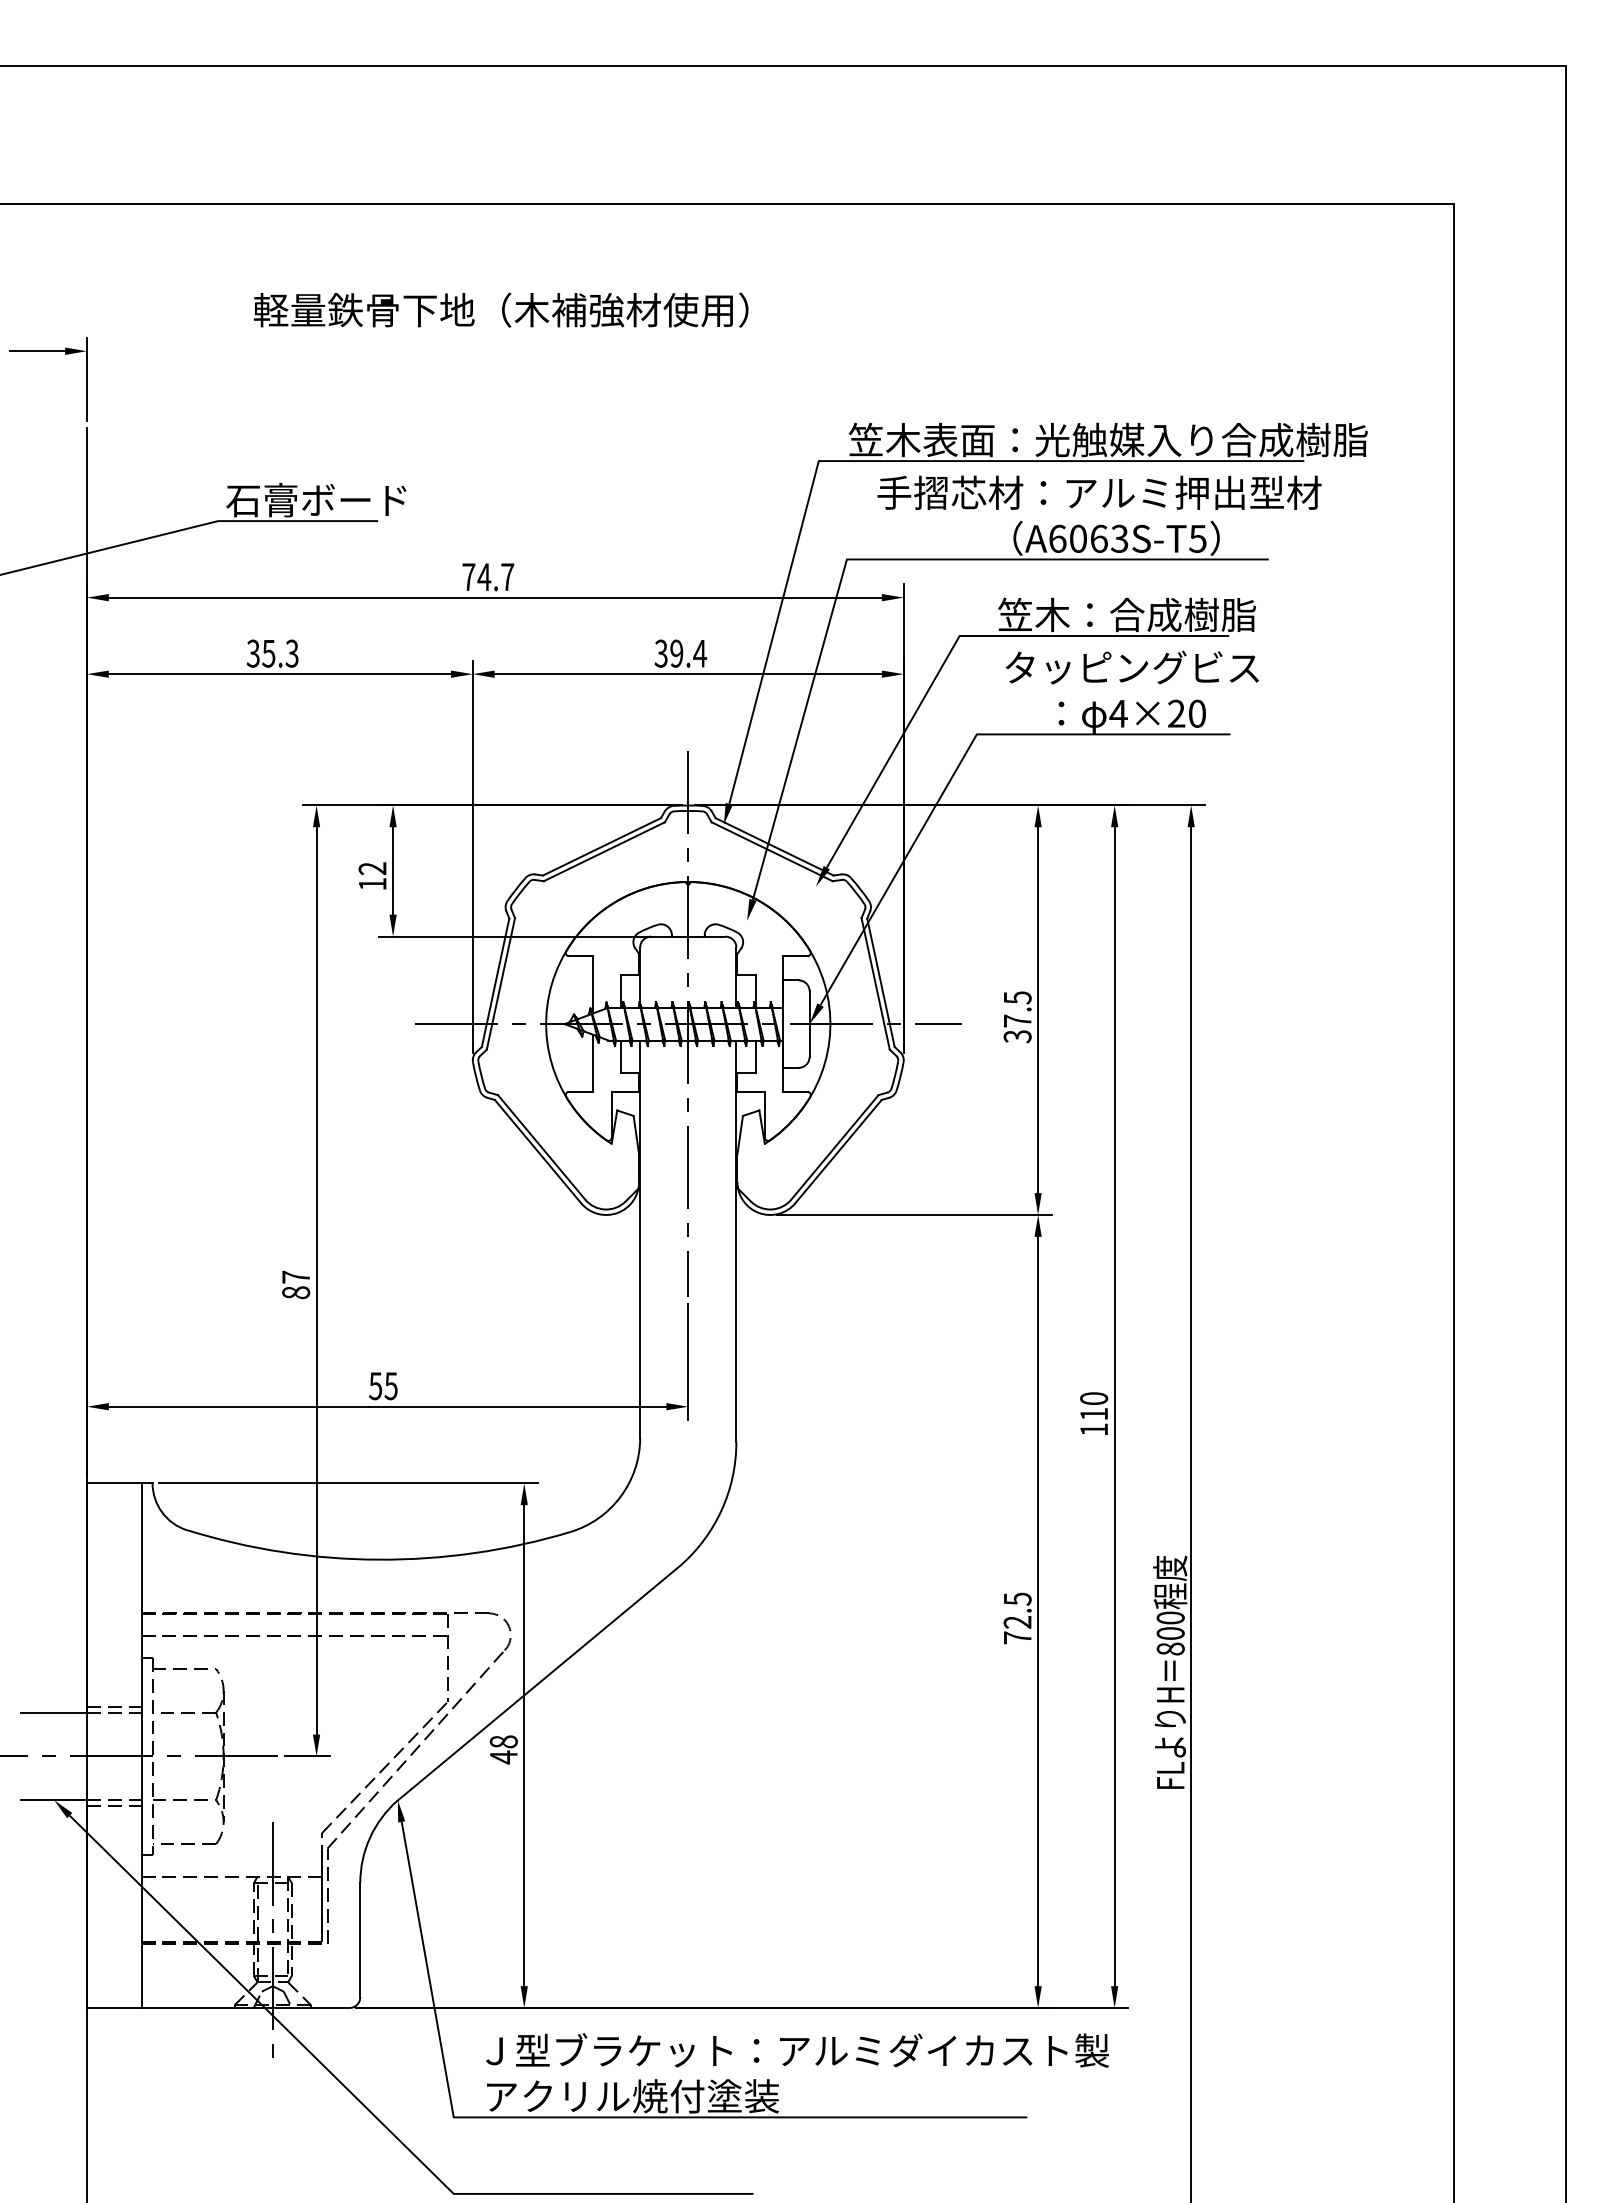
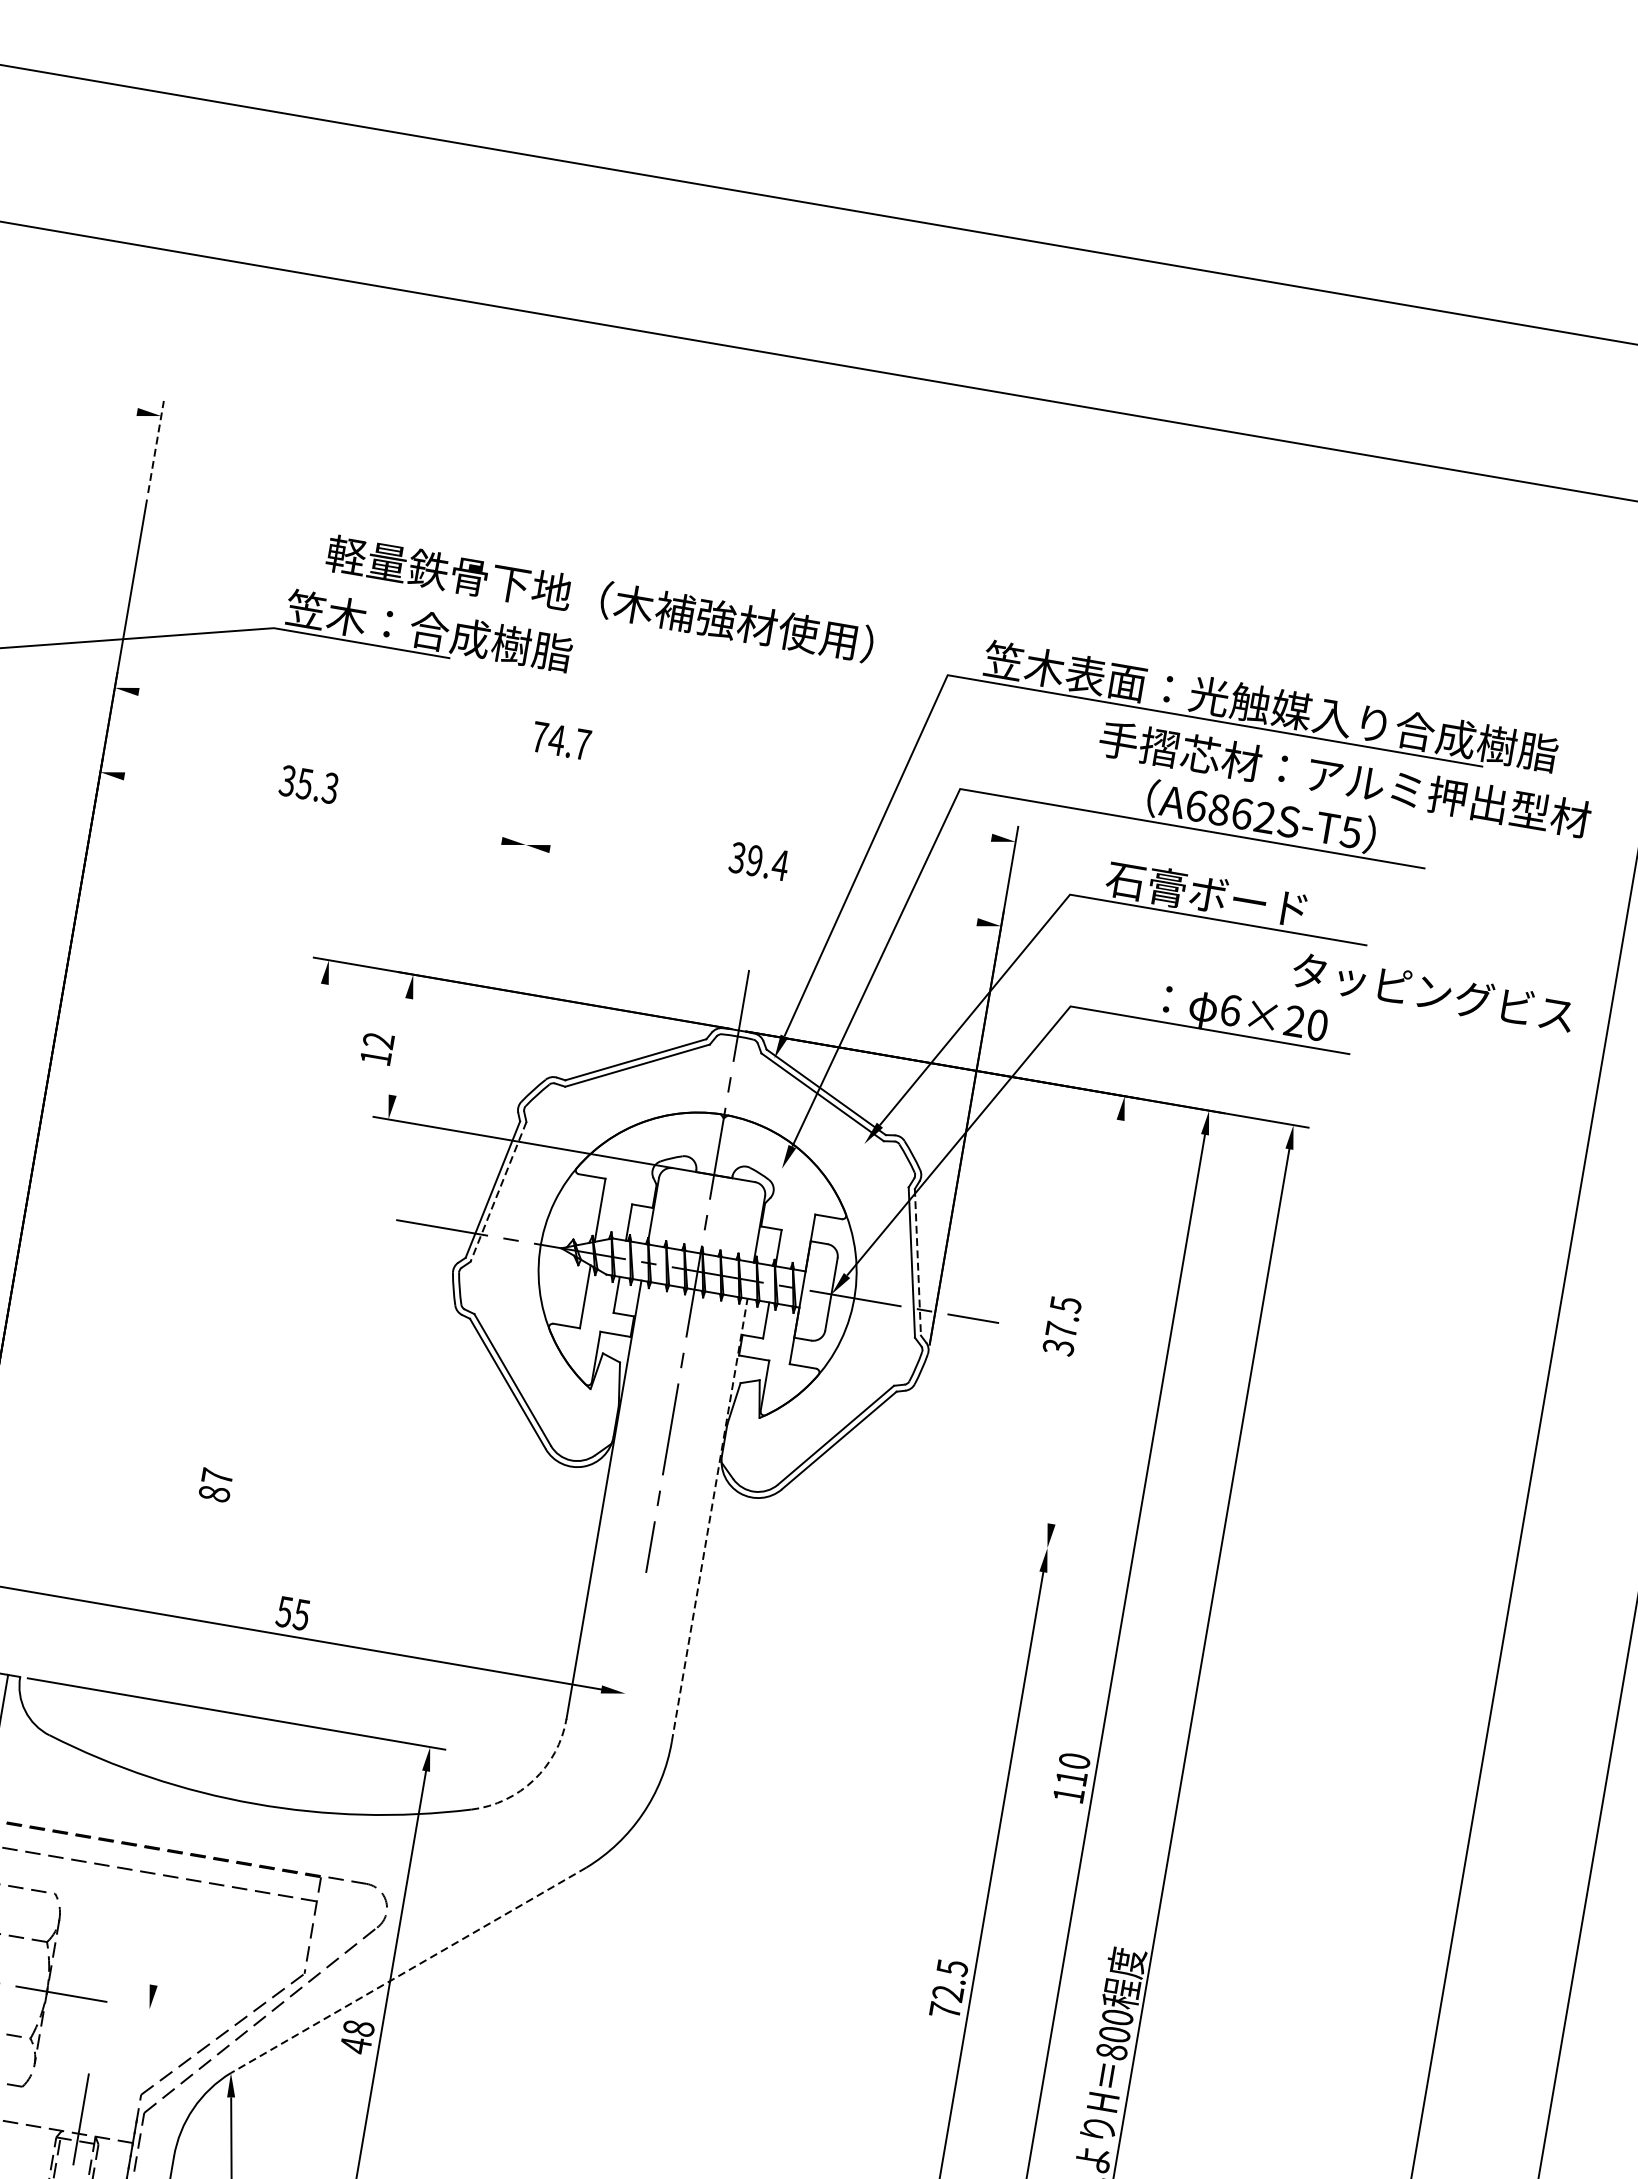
text: (500, 309) -> (599, 598), moved
line: (37, 351) -> (106, 407), removed
line: (86, 379) -> (155, 447), solid -> dashed
text: (1099, 492) -> (1345, 778), moved
text: (355, 500) -> (429, 631), 石膏ボード -> 笠木：合成樹脂
text: (1099, 538) -> (1242, 813), A6063S-T5 -> A6862S-T5
line: (494, 597) -> (564, 764), removed
text: (1122, 614) -> (1253, 901), 笠木：合成樹脂 -> 石膏ボード
text: (1131, 667) -> (1432, 992), moved
line: (279, 674) -> (312, 808), removed
line: (687, 674) -> (762, 885), removed
text: (1118, 713) -> (1230, 1010), 4×20 -> 6×20
line: (472, 856) -> (491, 1046), removed
line: (393, 870) -> (401, 1046), removed
line: (880, 982) -> (917, 1261), solid -> dashed
line: (500, 984) -> (497, 1192), solid -> dashed
line: (1038, 1010) -> (1086, 1322), removed
line: (914, 1215) -> (911, 1525), removed
line: (736, 1241) -> (709, 1520), solid -> dashed
line: (316, 1280) -> (239, 1484), removed
line: (688, 1362) -> (634, 1644), removed
arc: (620, 1496) -> (533, 1779), solid -> dashed
line: (538, 1683) -> (408, 1970), solid -> dashed
line: (307, 1756) -> (139, 2007), removed

